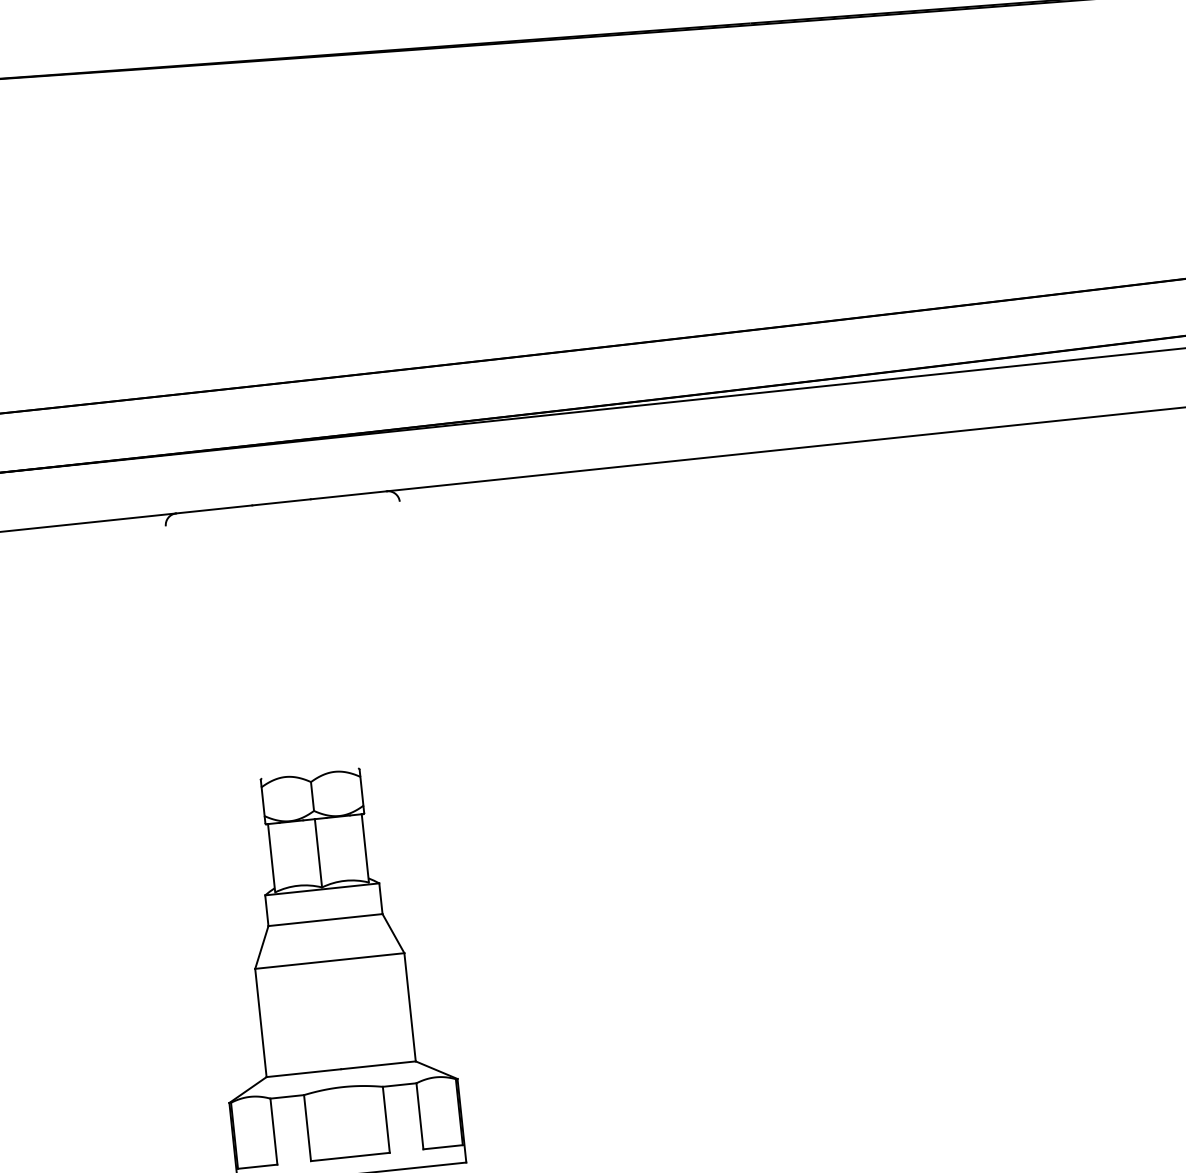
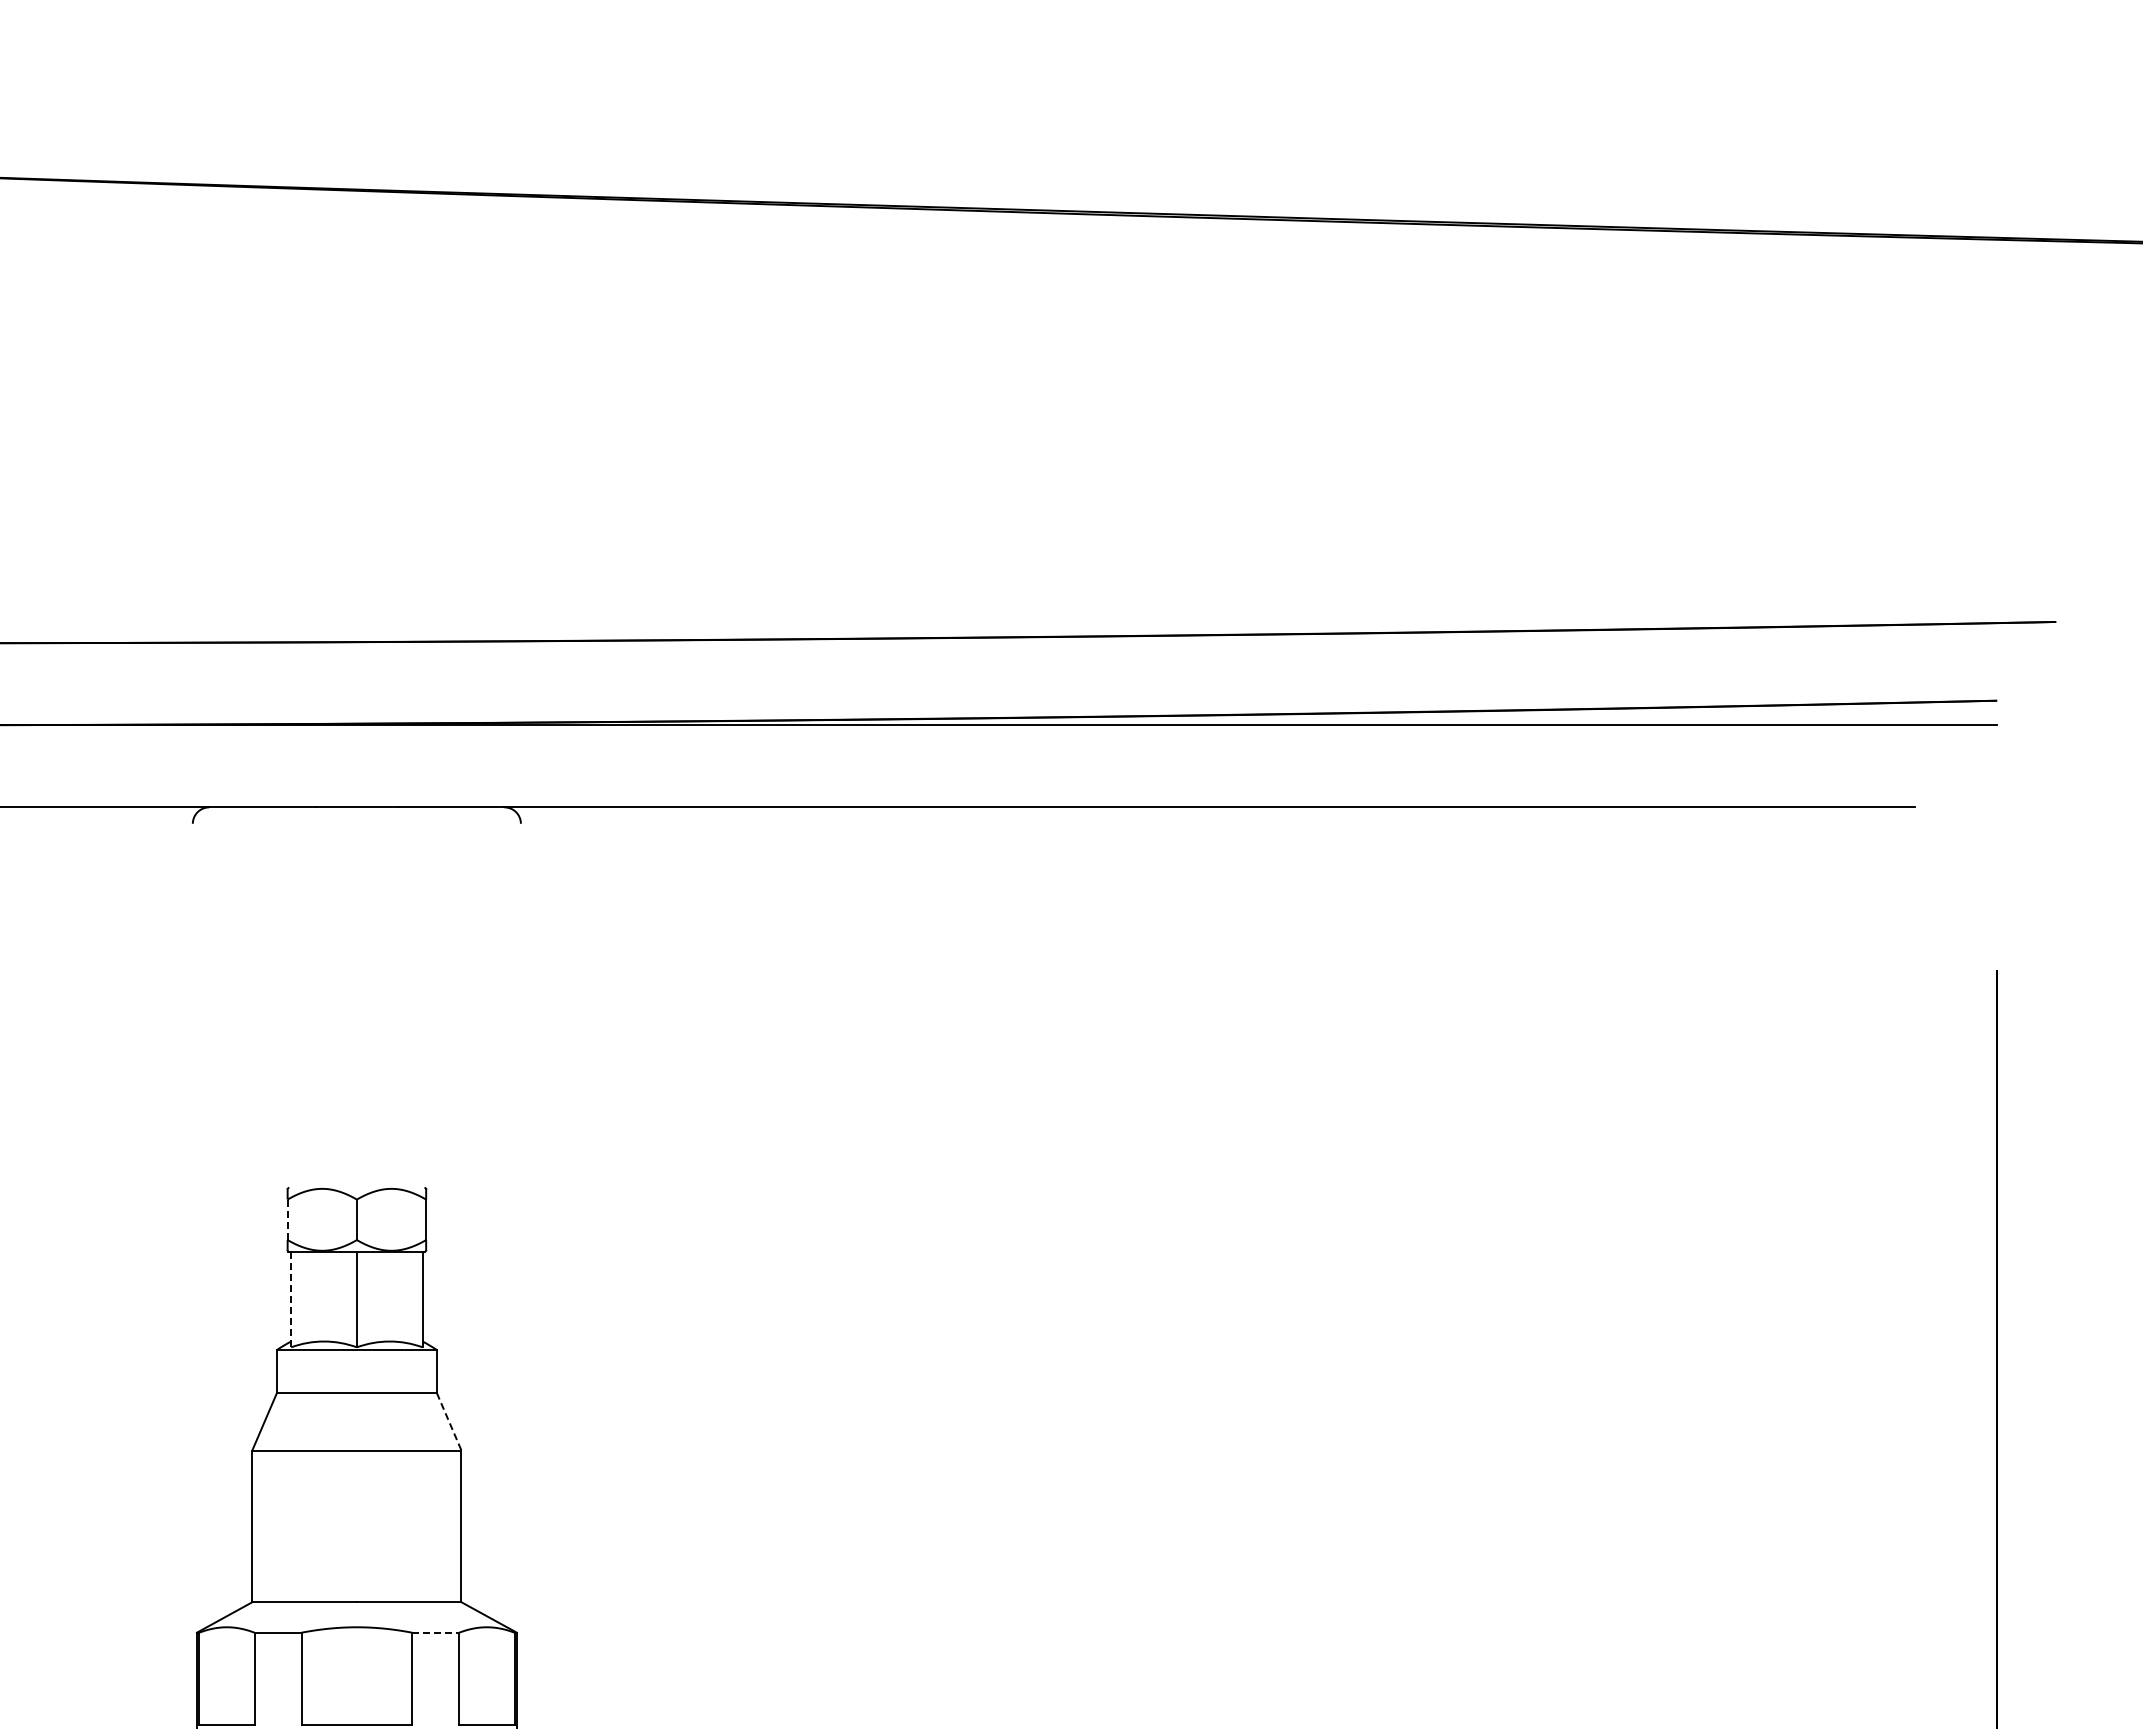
line: (263, 802) -> (287, 1220), solid -> dashed
line: (271, 858) -> (291, 1299), solid -> dashed
line: (393, 934) -> (449, 1422), solid -> dashed
line: (399, 1084) -> (435, 1632), solid -> dashed

